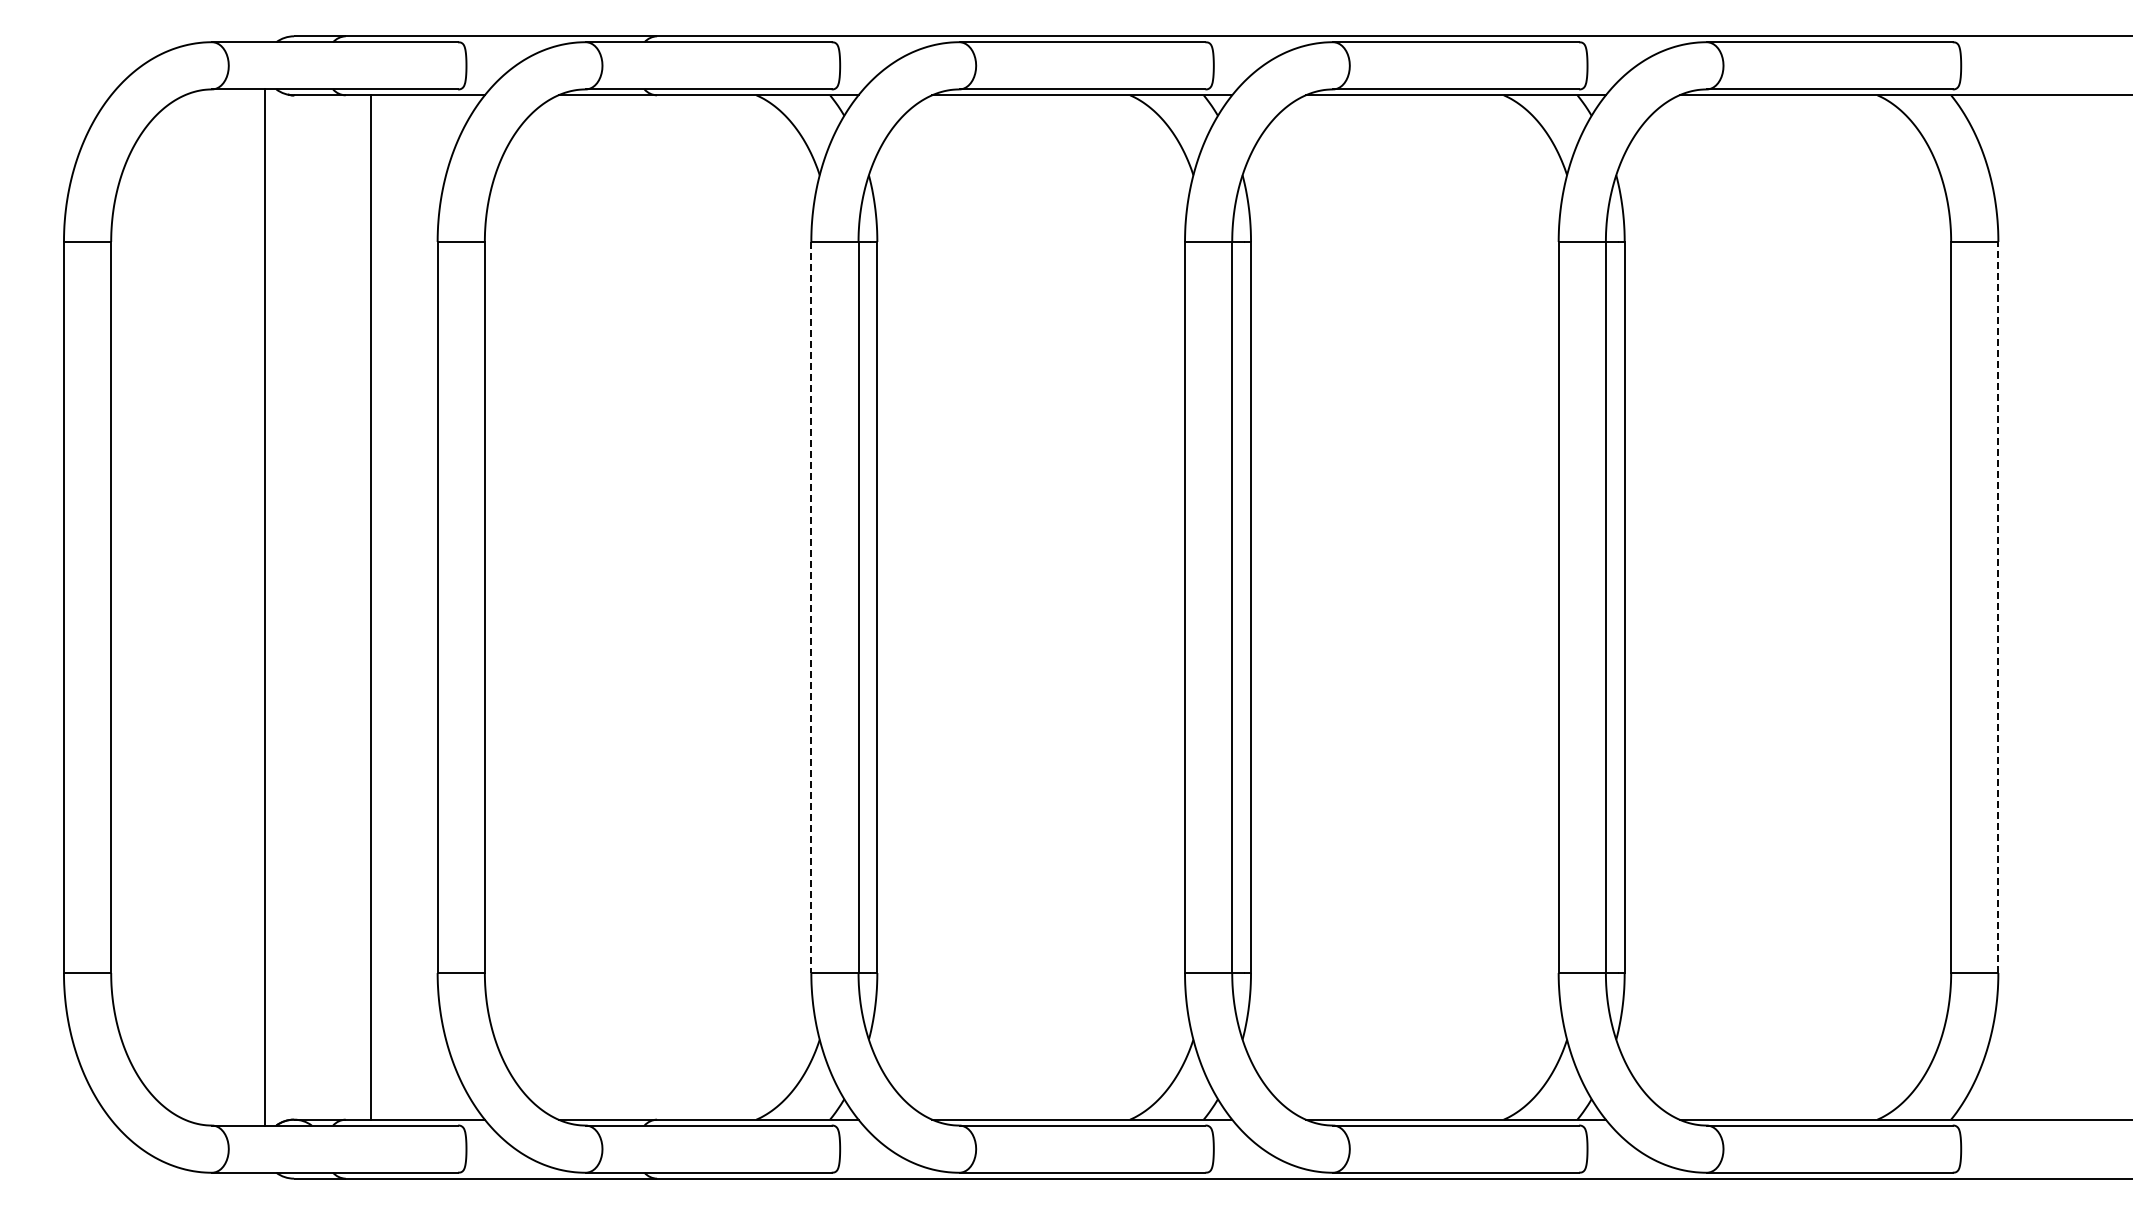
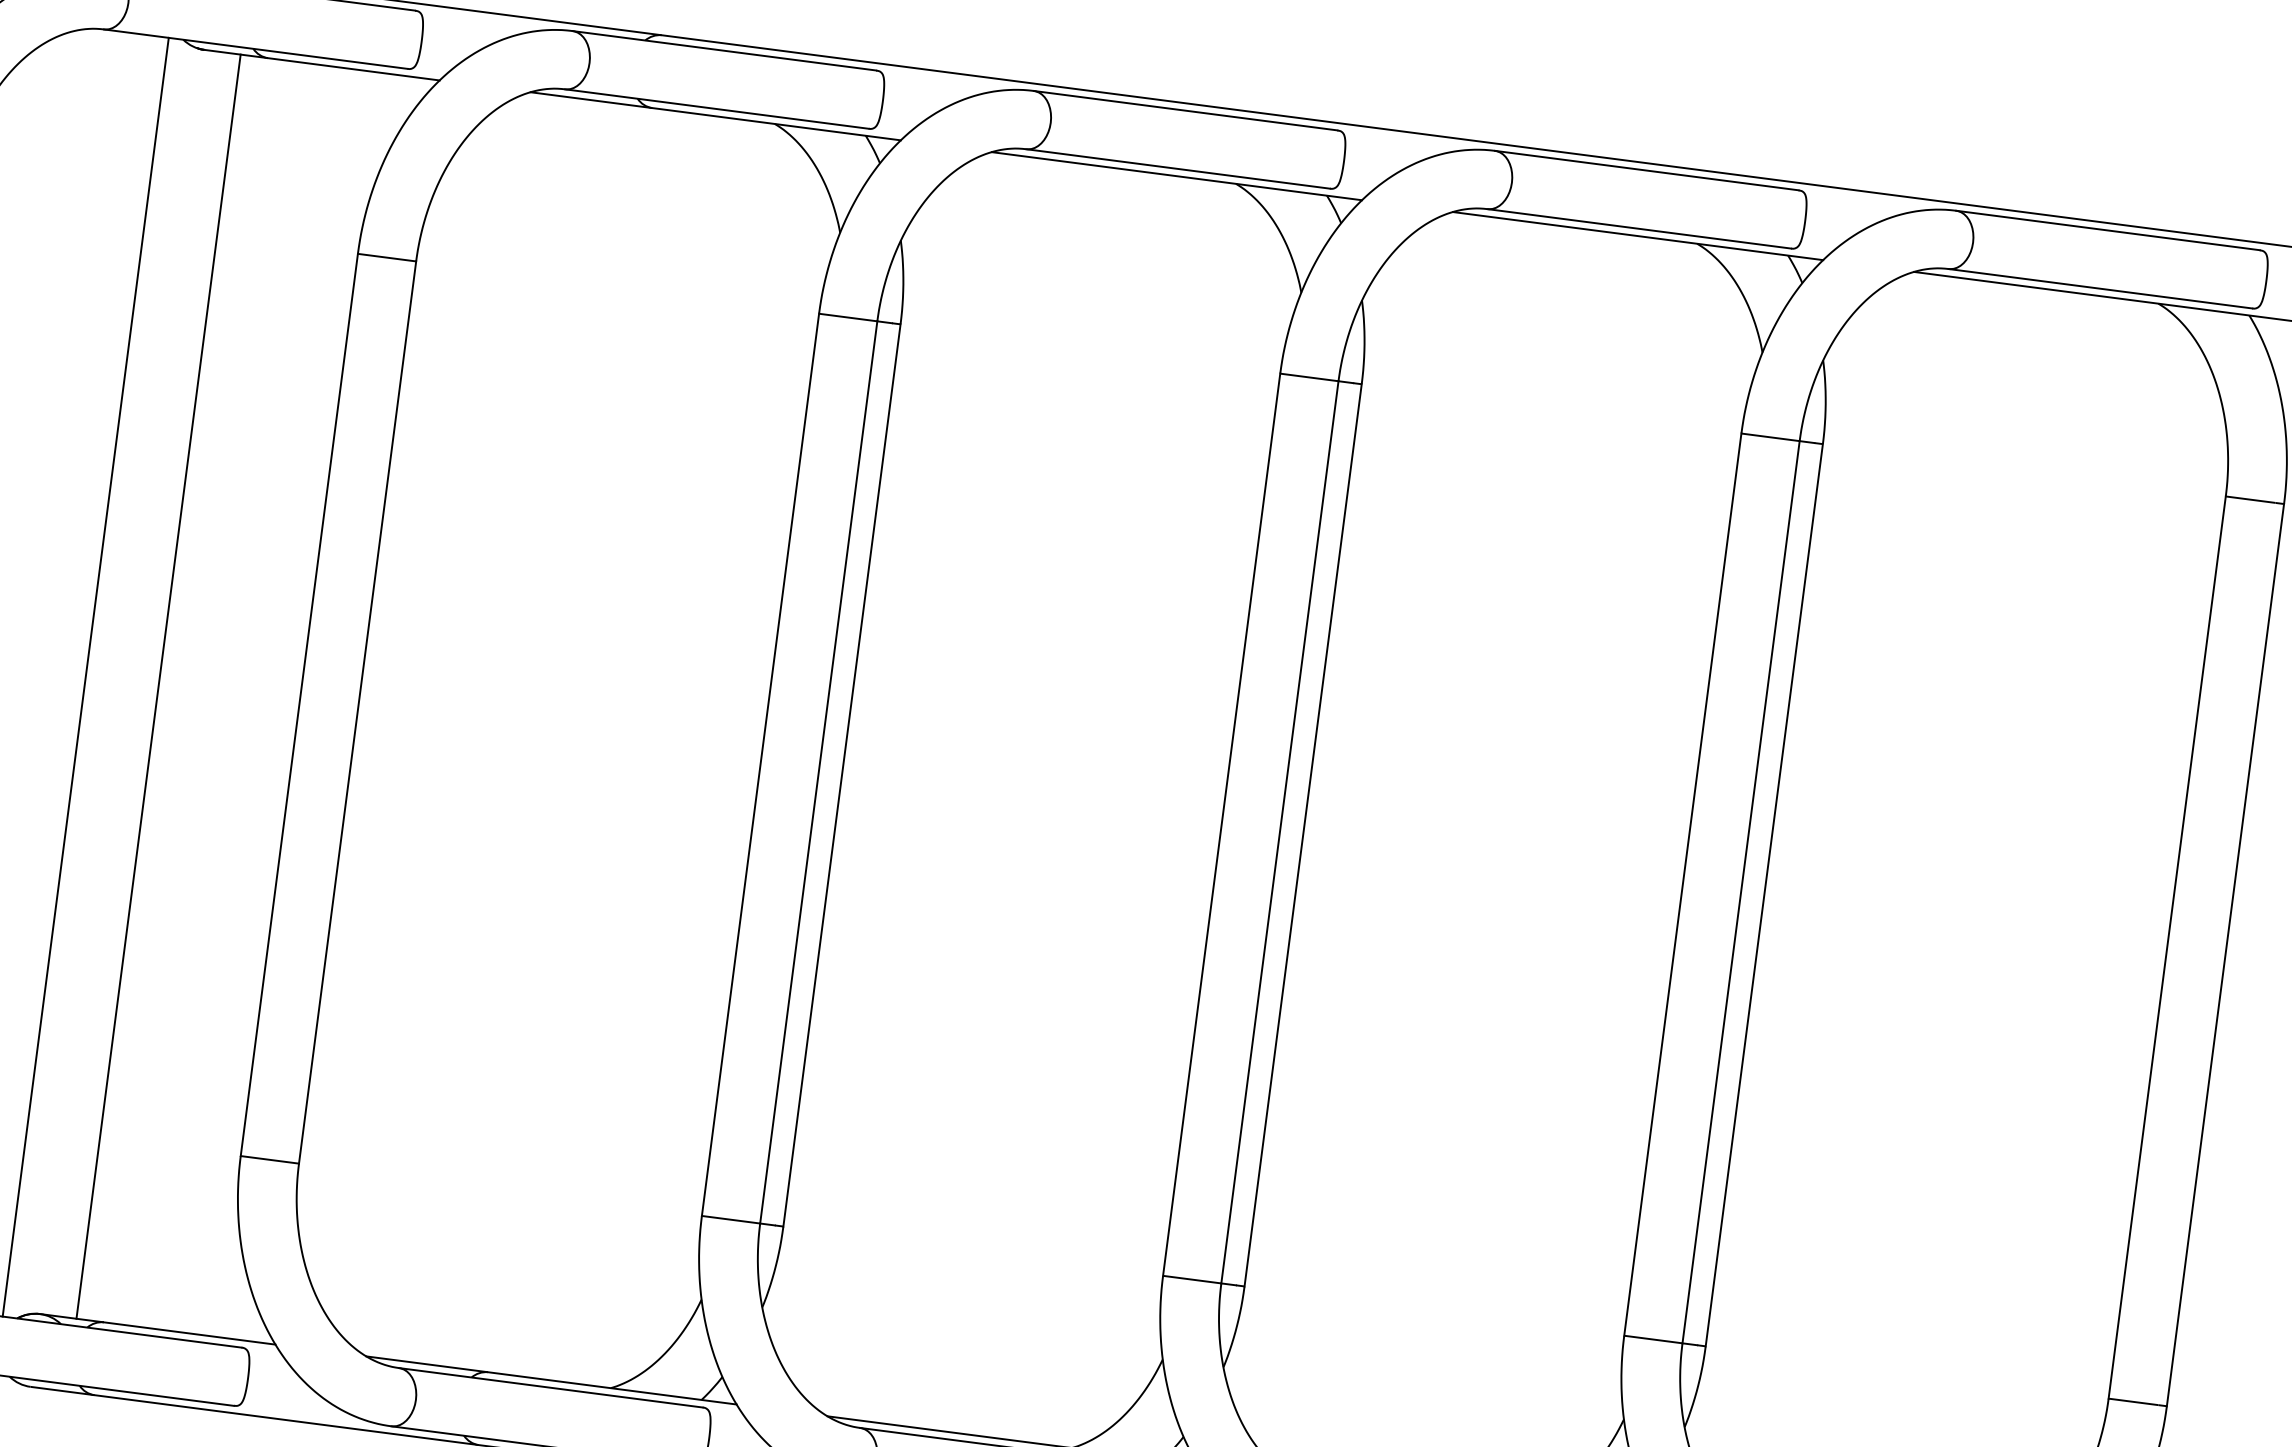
line: (370, 607) -> (158, 686), moved
line: (811, 607) -> (760, 764), dashed -> solid
line: (1998, 607) -> (2225, 955), dashed -> solid

